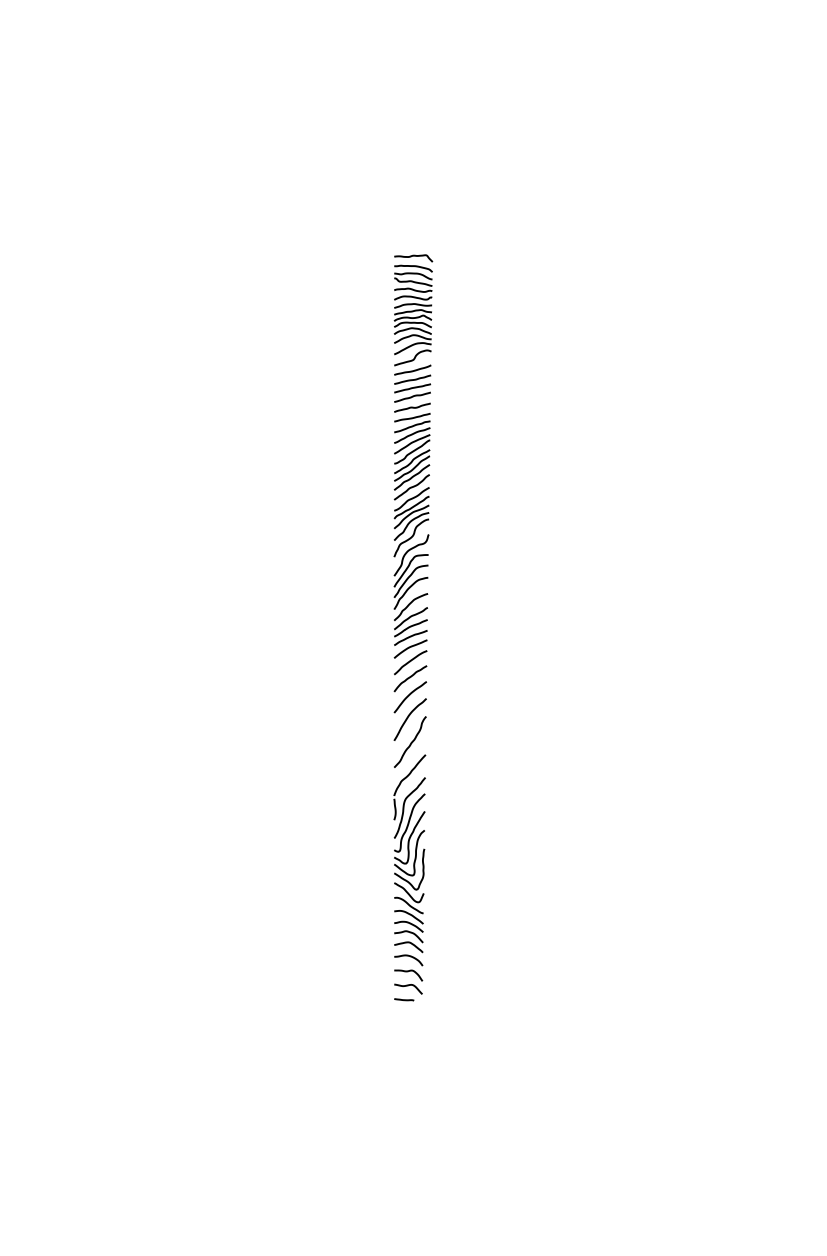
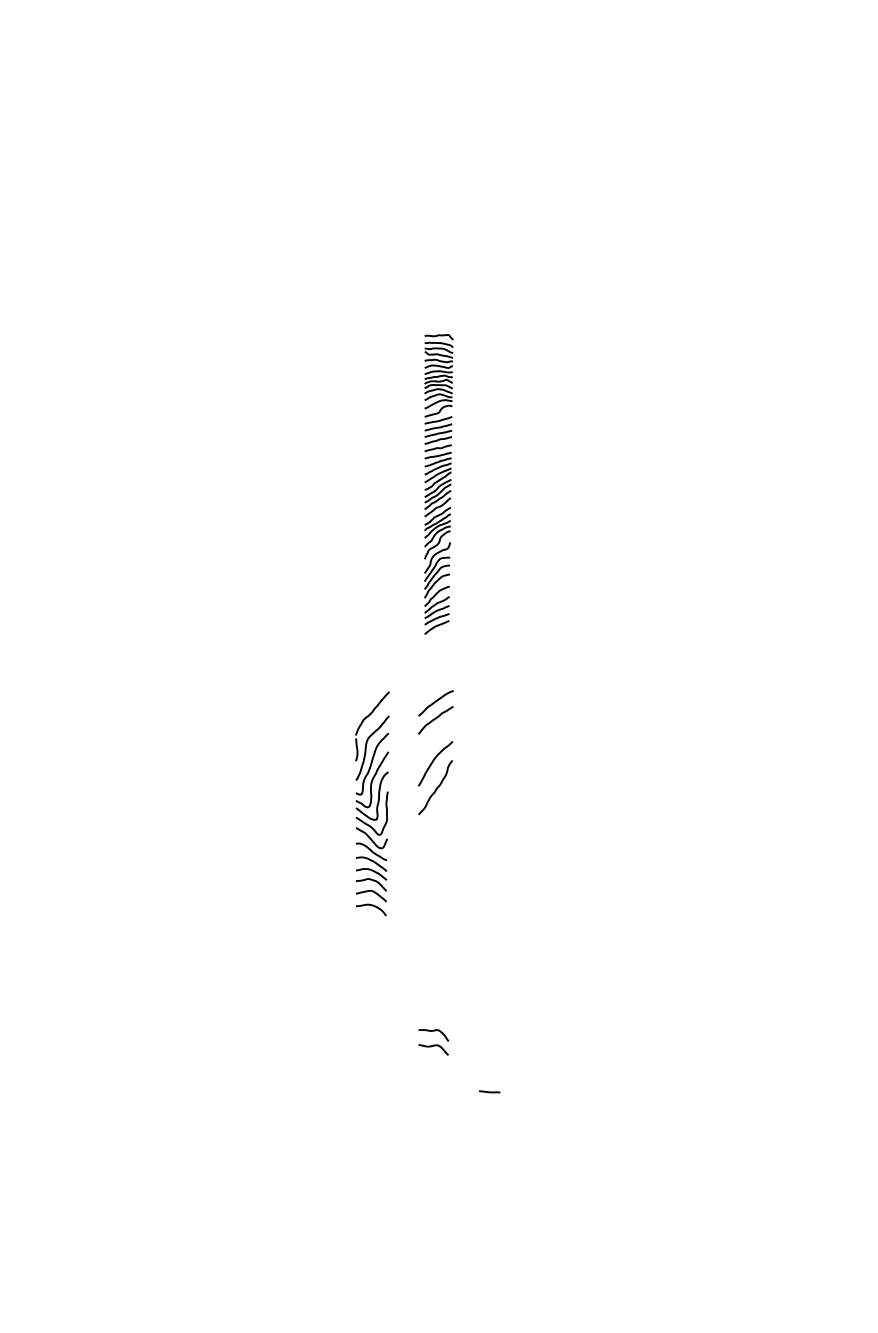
part: (413, 456) -> (439, 484), size x0.7
curve: (409, 696) -> (434, 739), removed
part: (409, 860) -> (372, 803), moved
line: (404, 999) -> (489, 1091), moved

